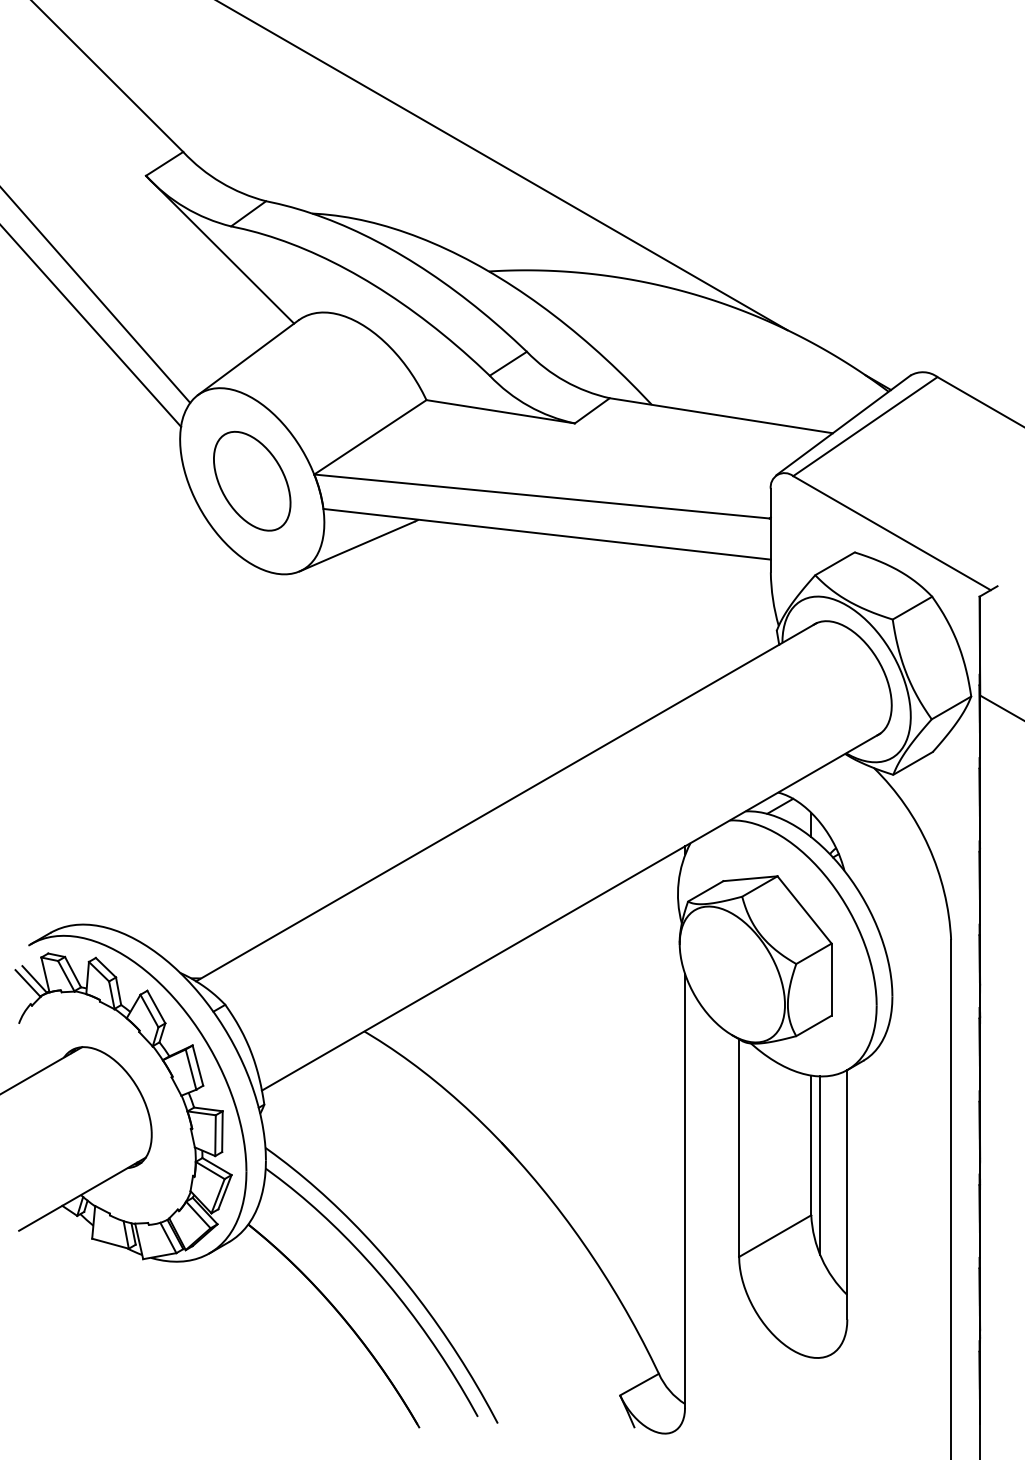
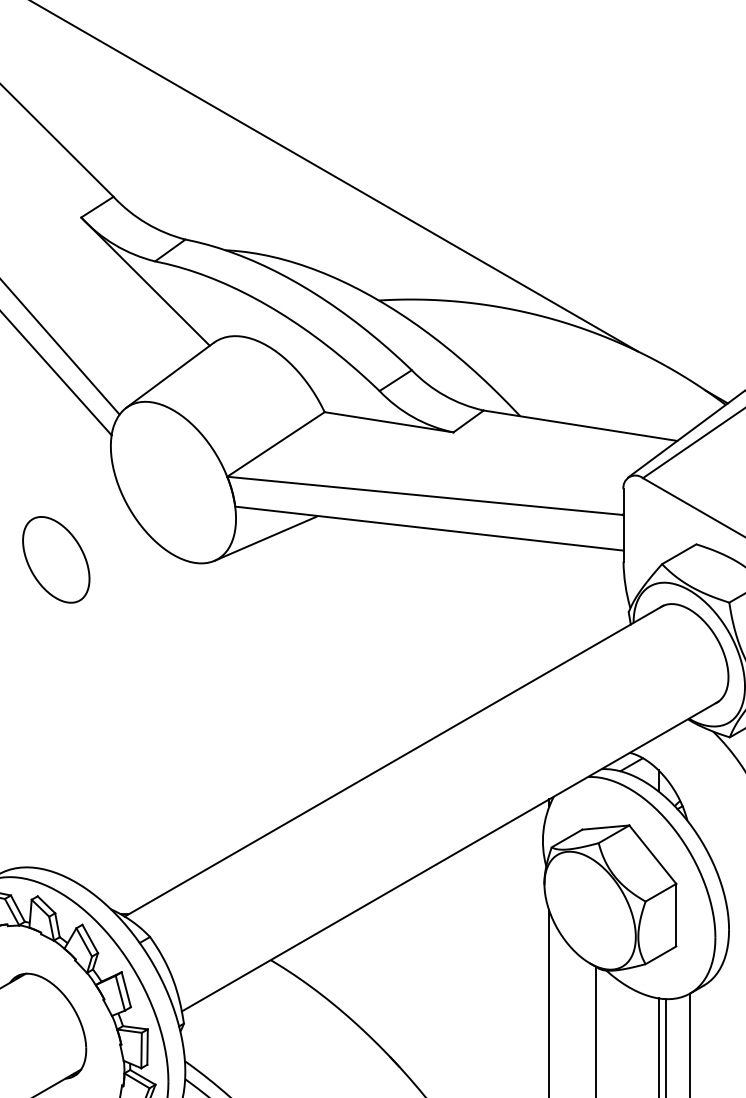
part: (252, 480) -> (56, 559), moved

